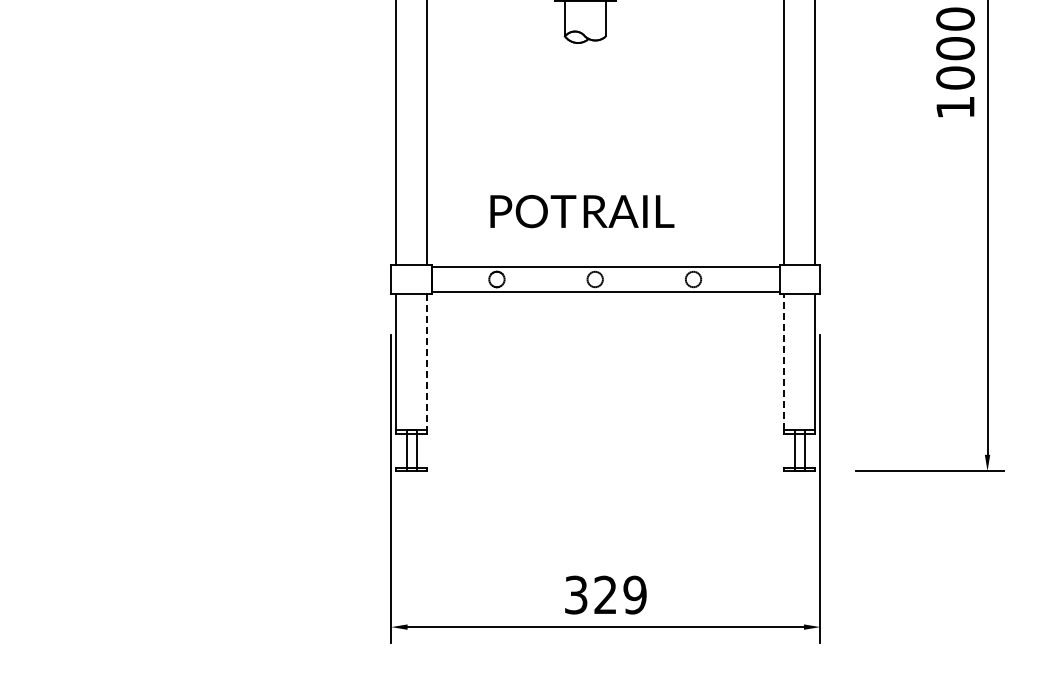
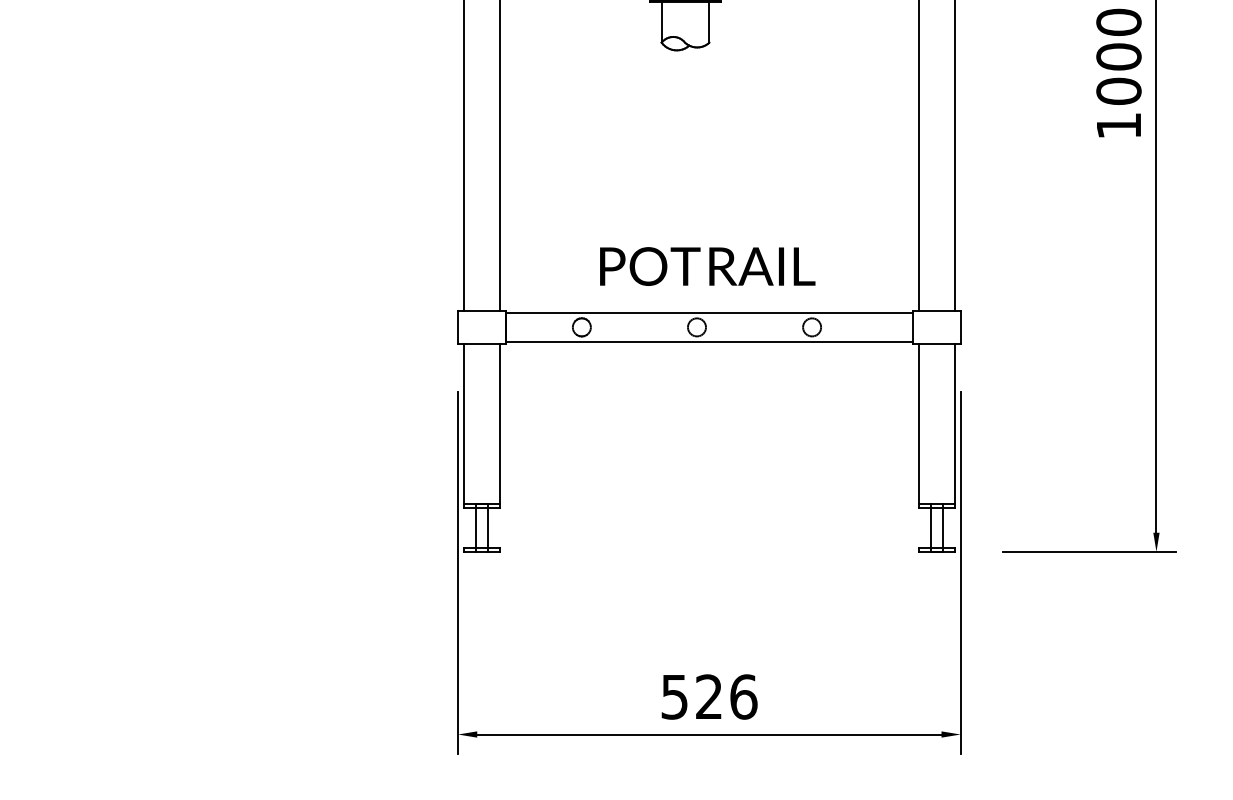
text: (582, 211) -> (707, 266), moved
line: (784, 361) -> (918, 423), dashed -> solid
line: (427, 362) -> (500, 424), dashed -> solid
text: (606, 594) -> (710, 696), 329 -> 526

